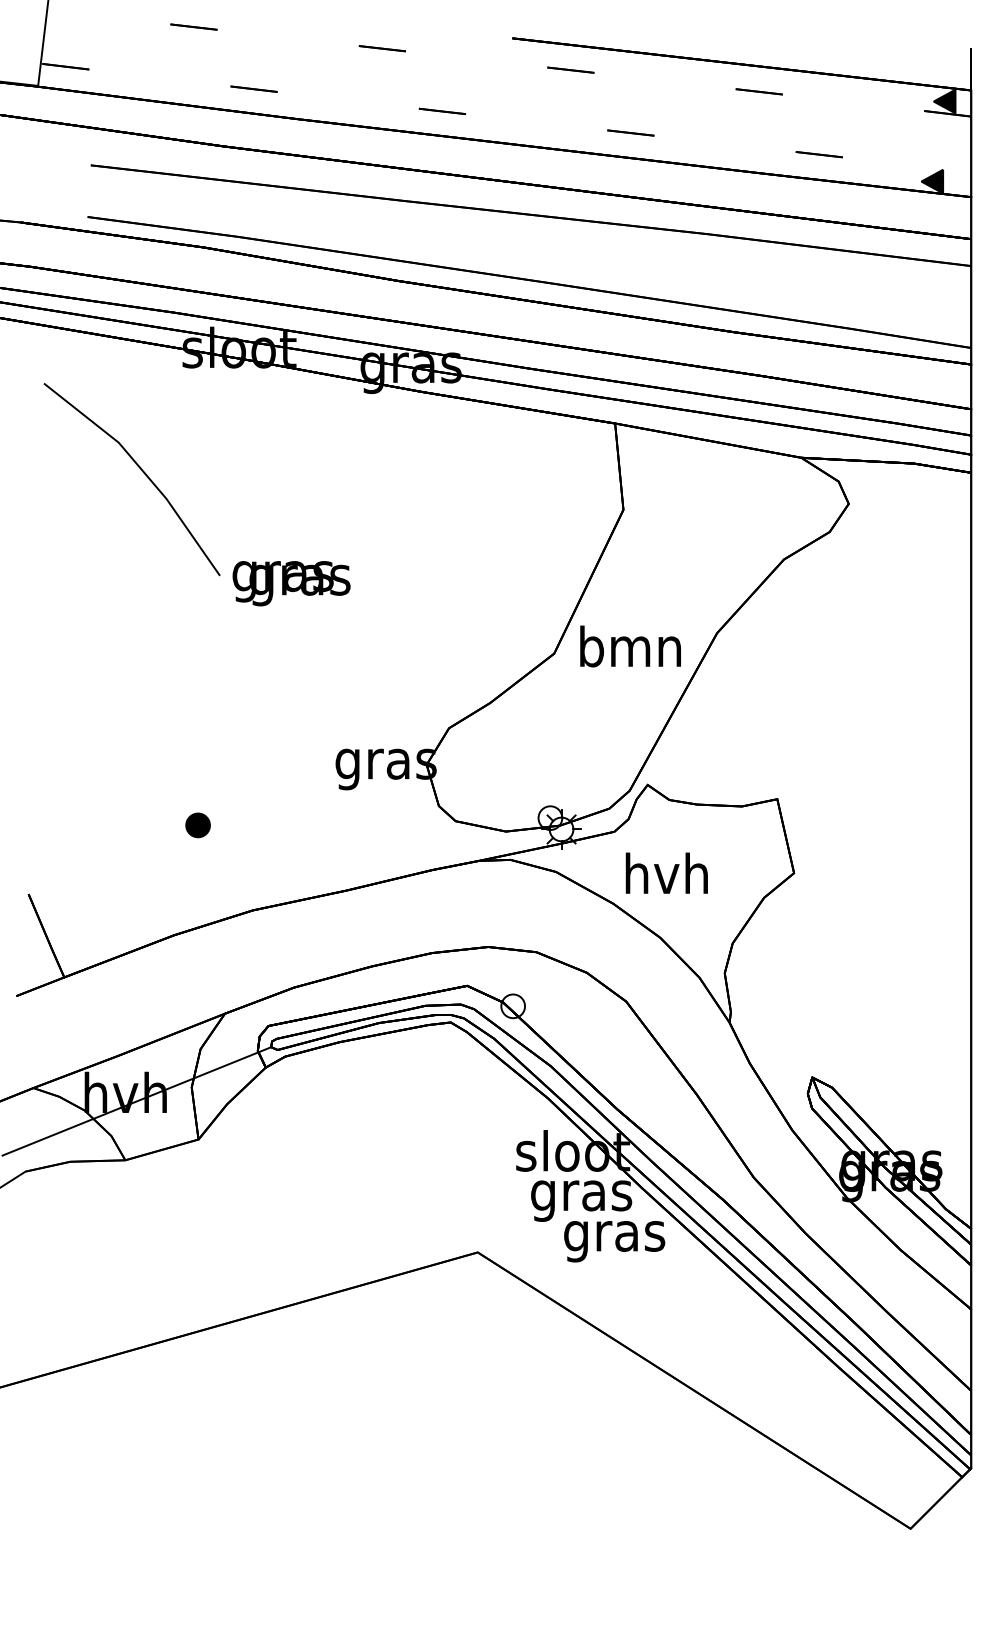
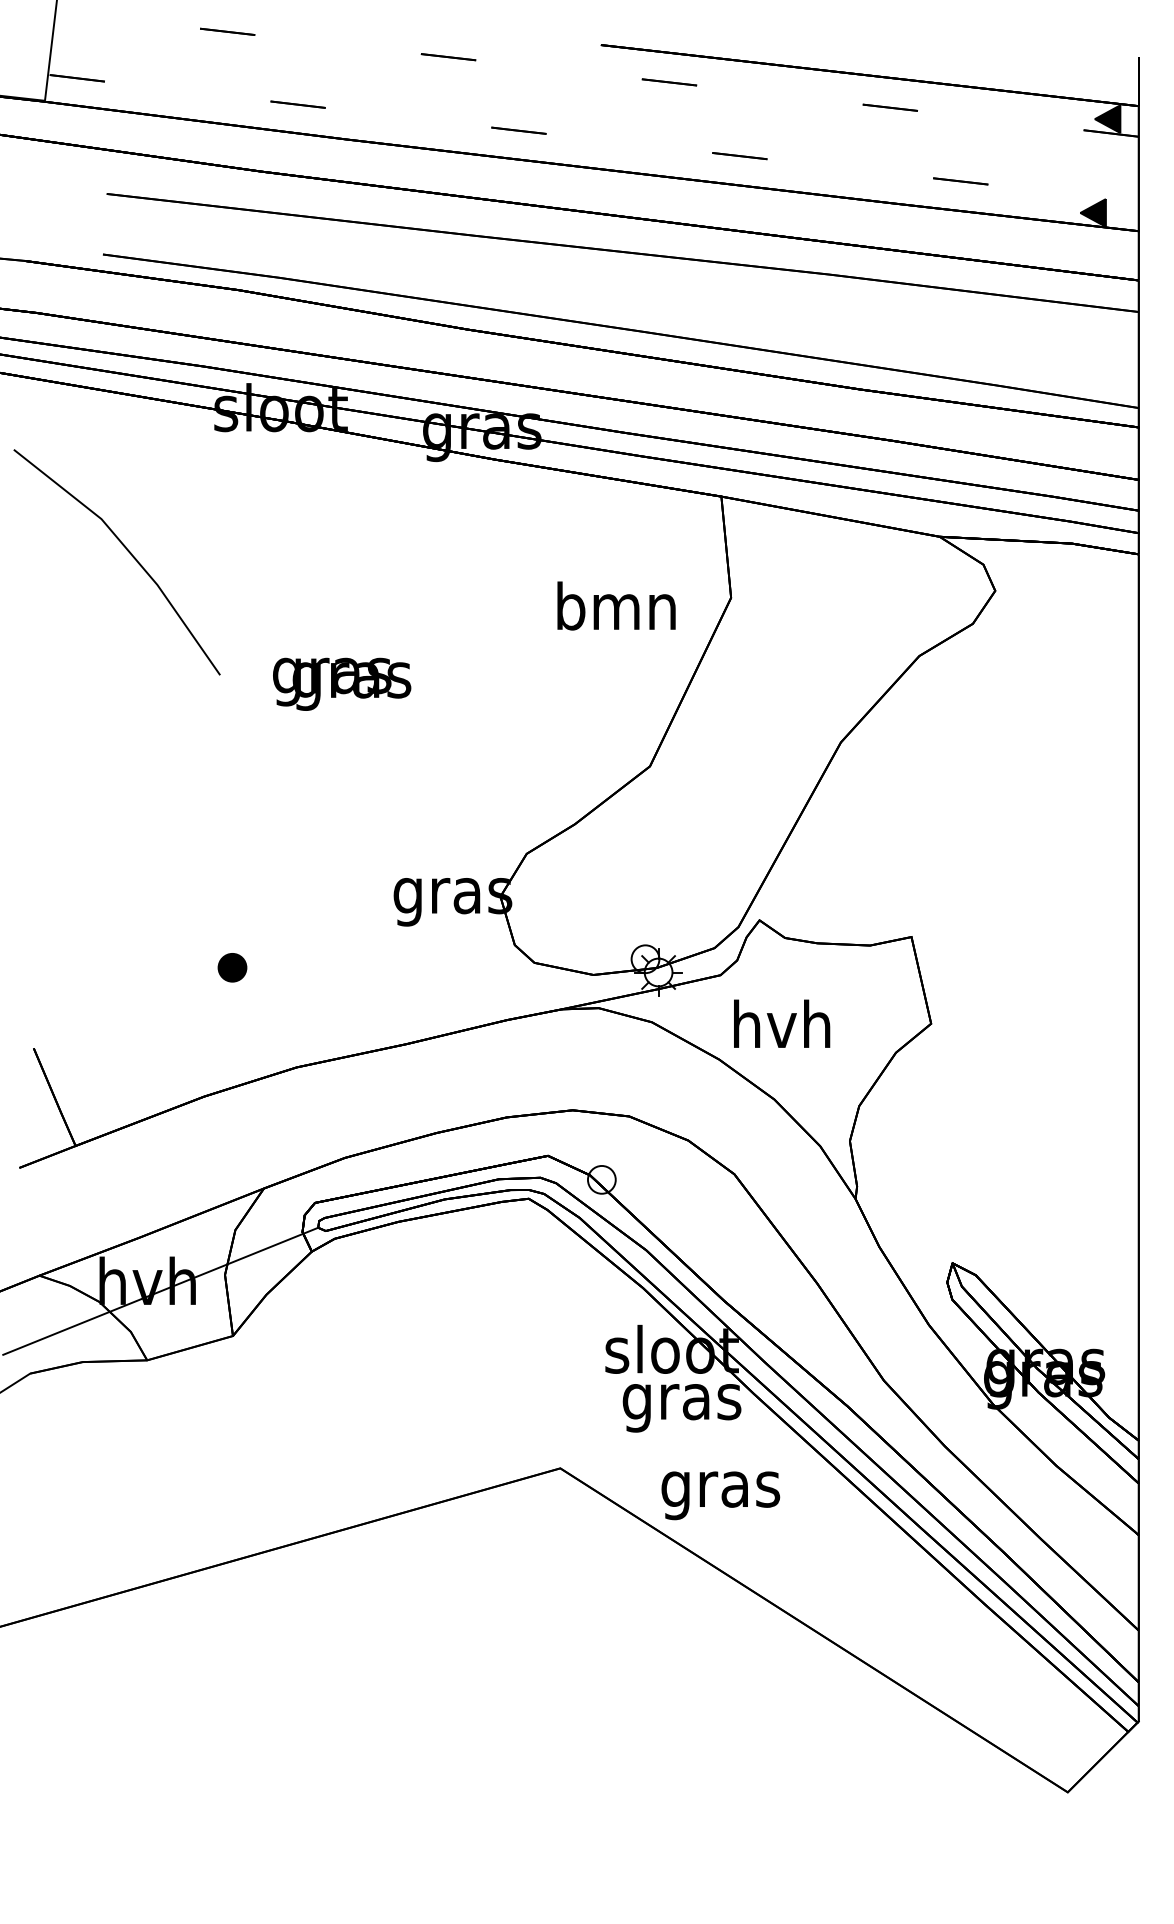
line: (140, 470) -> (127, 551), moved
text: (630, 646) -> (616, 605), moved
text: (614, 1241) -> (720, 1495), moved

